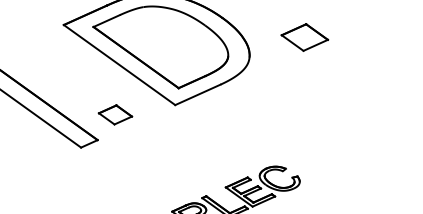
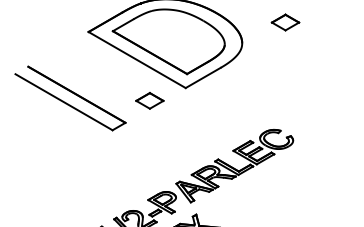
part: (304, 37) -> (285, 22), size x0.71
part: (115, 114) -> (149, 100), moved

